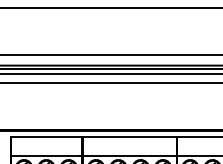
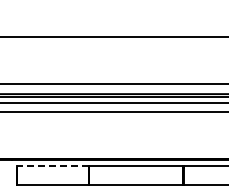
line: (46, 136) -> (53, 165), solid -> dashed

